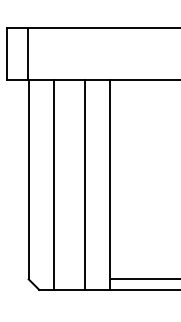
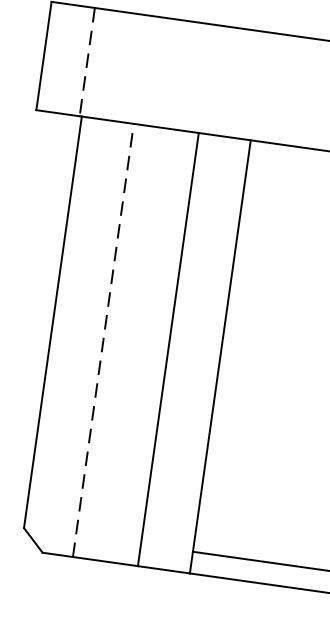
line: (27, 54) -> (86, 62), solid -> dashed
line: (53, 185) -> (102, 341), solid -> dashed

